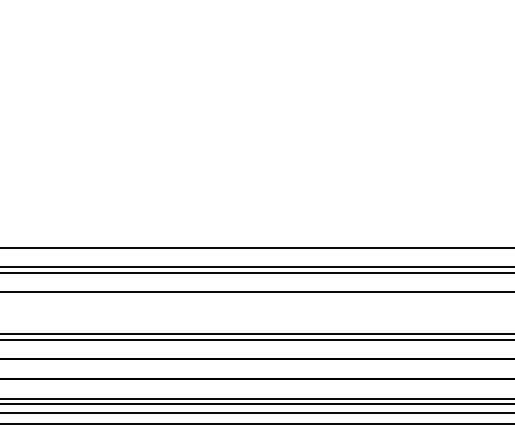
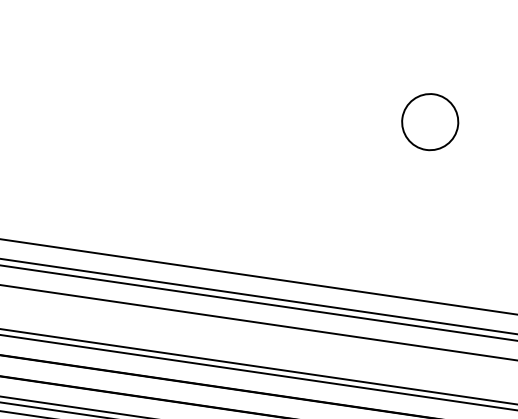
circle: (447, 75) -> (429, 122), added

